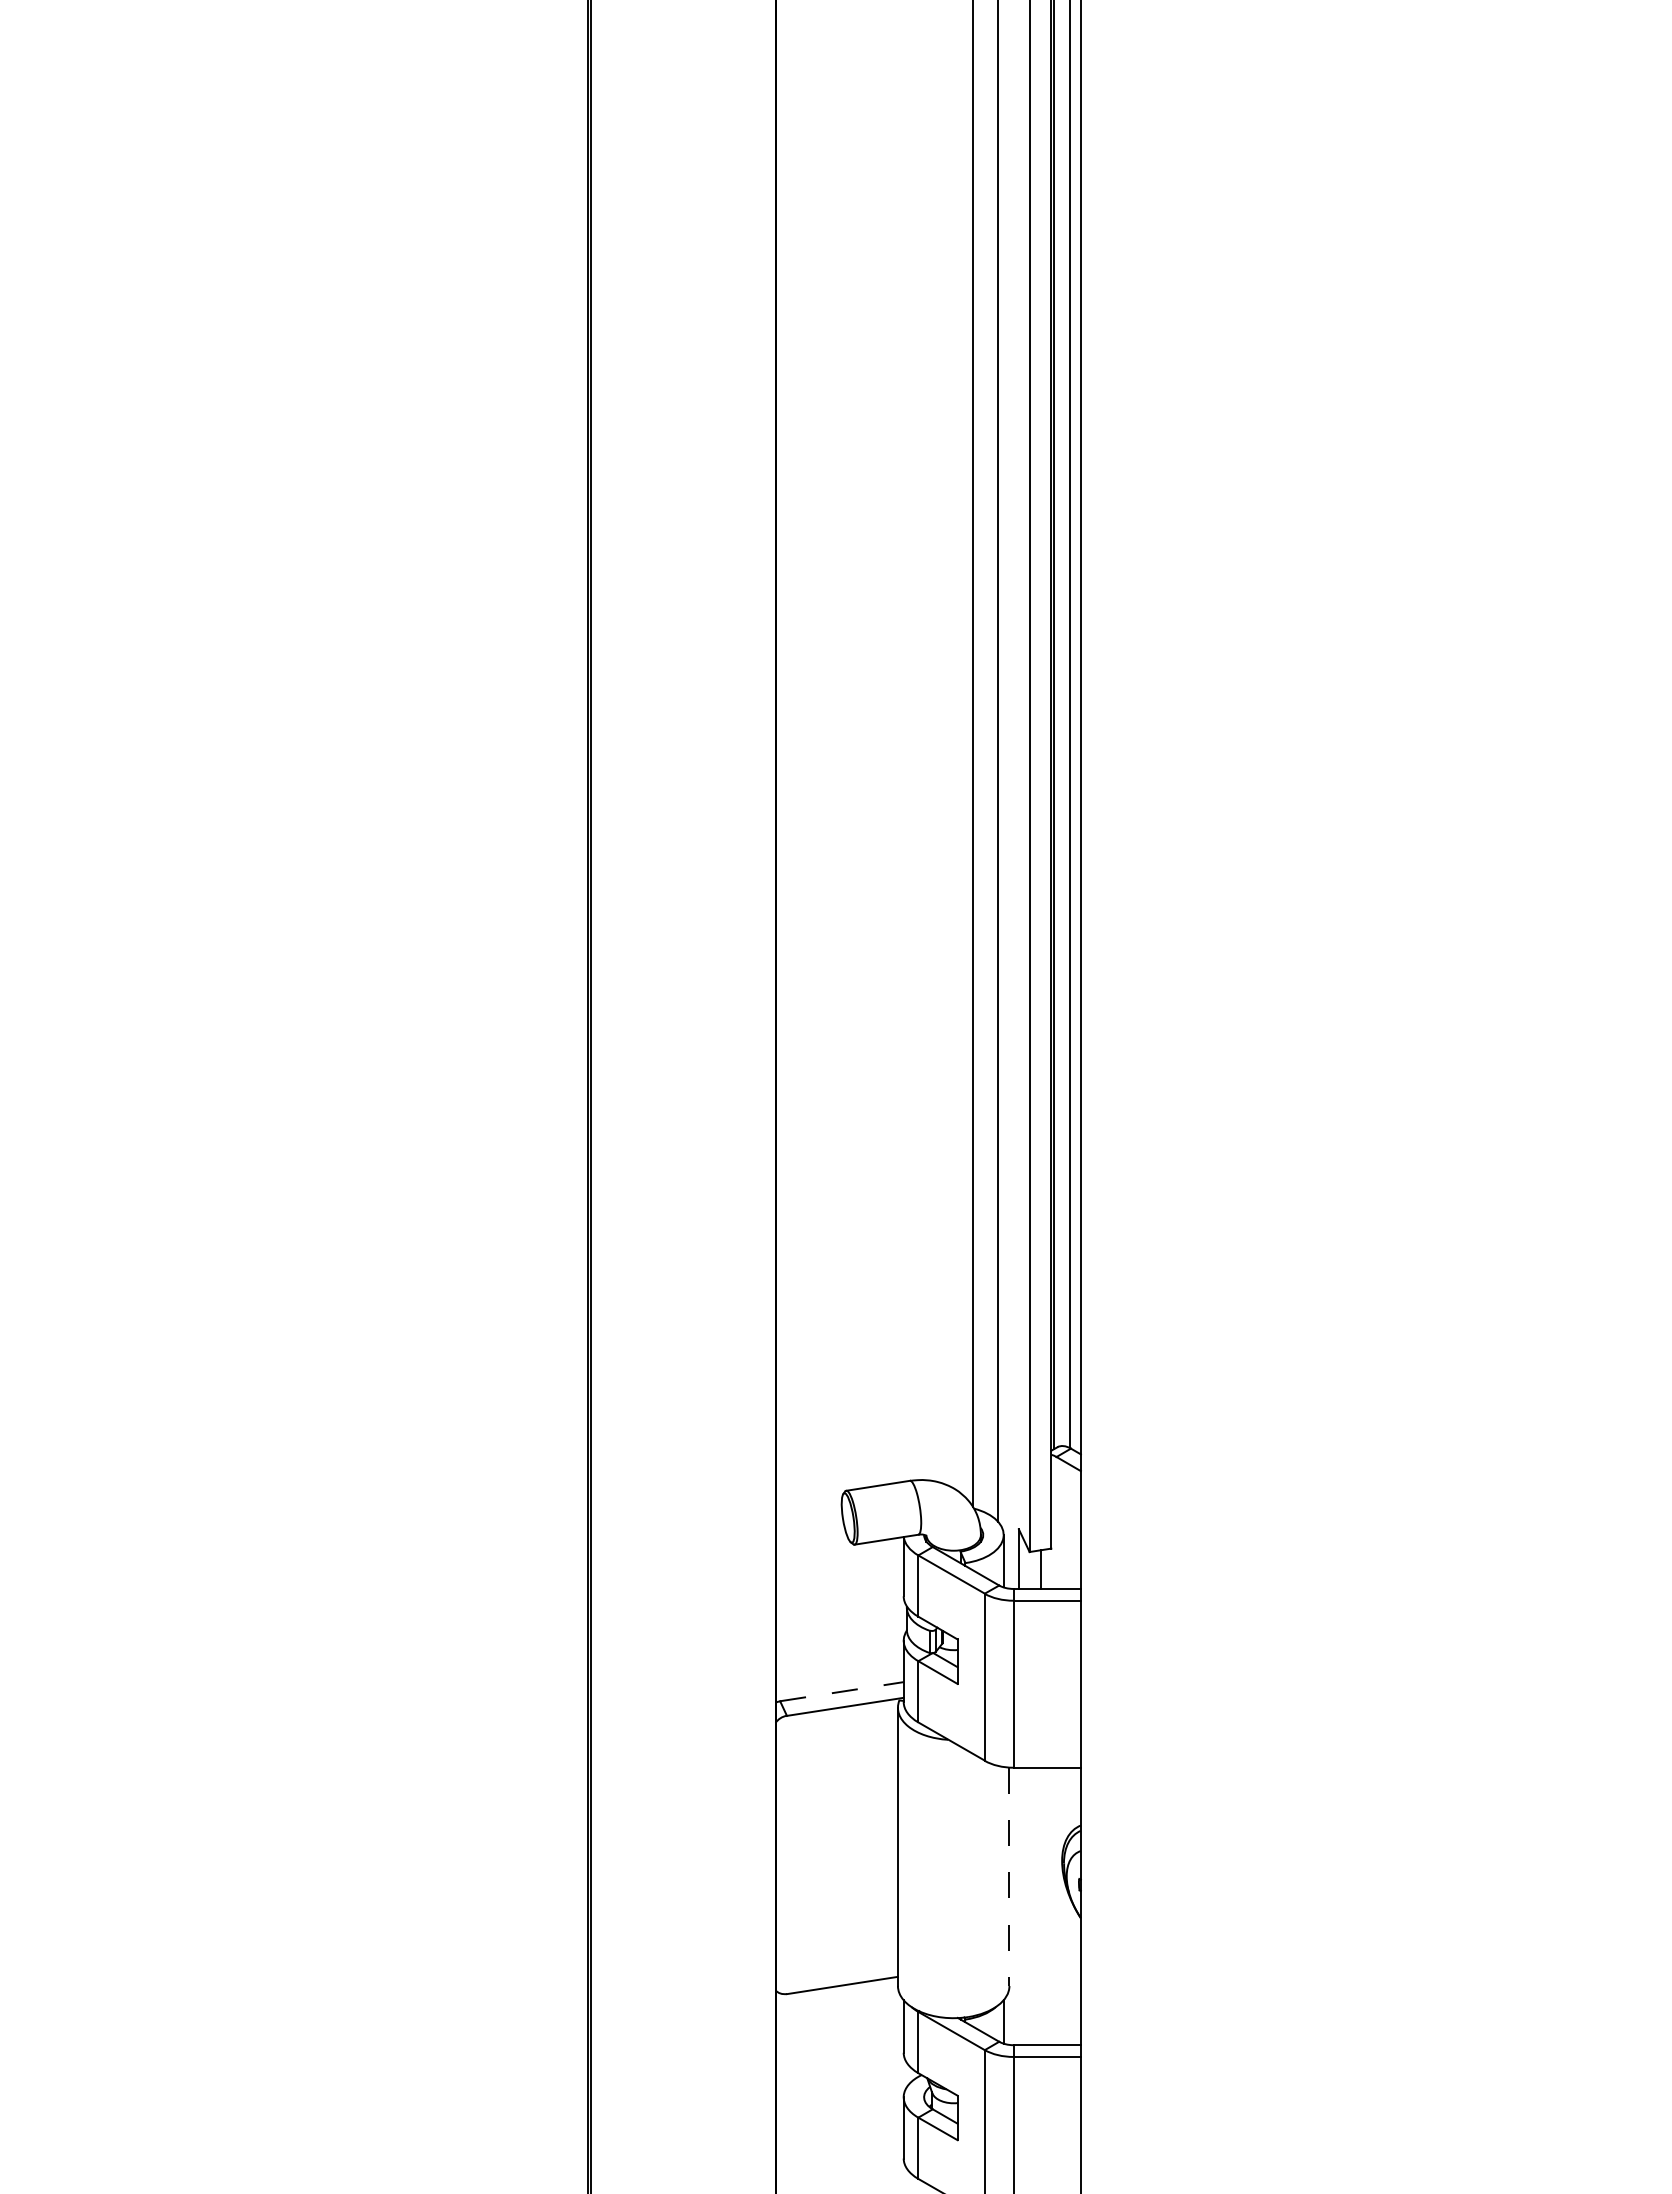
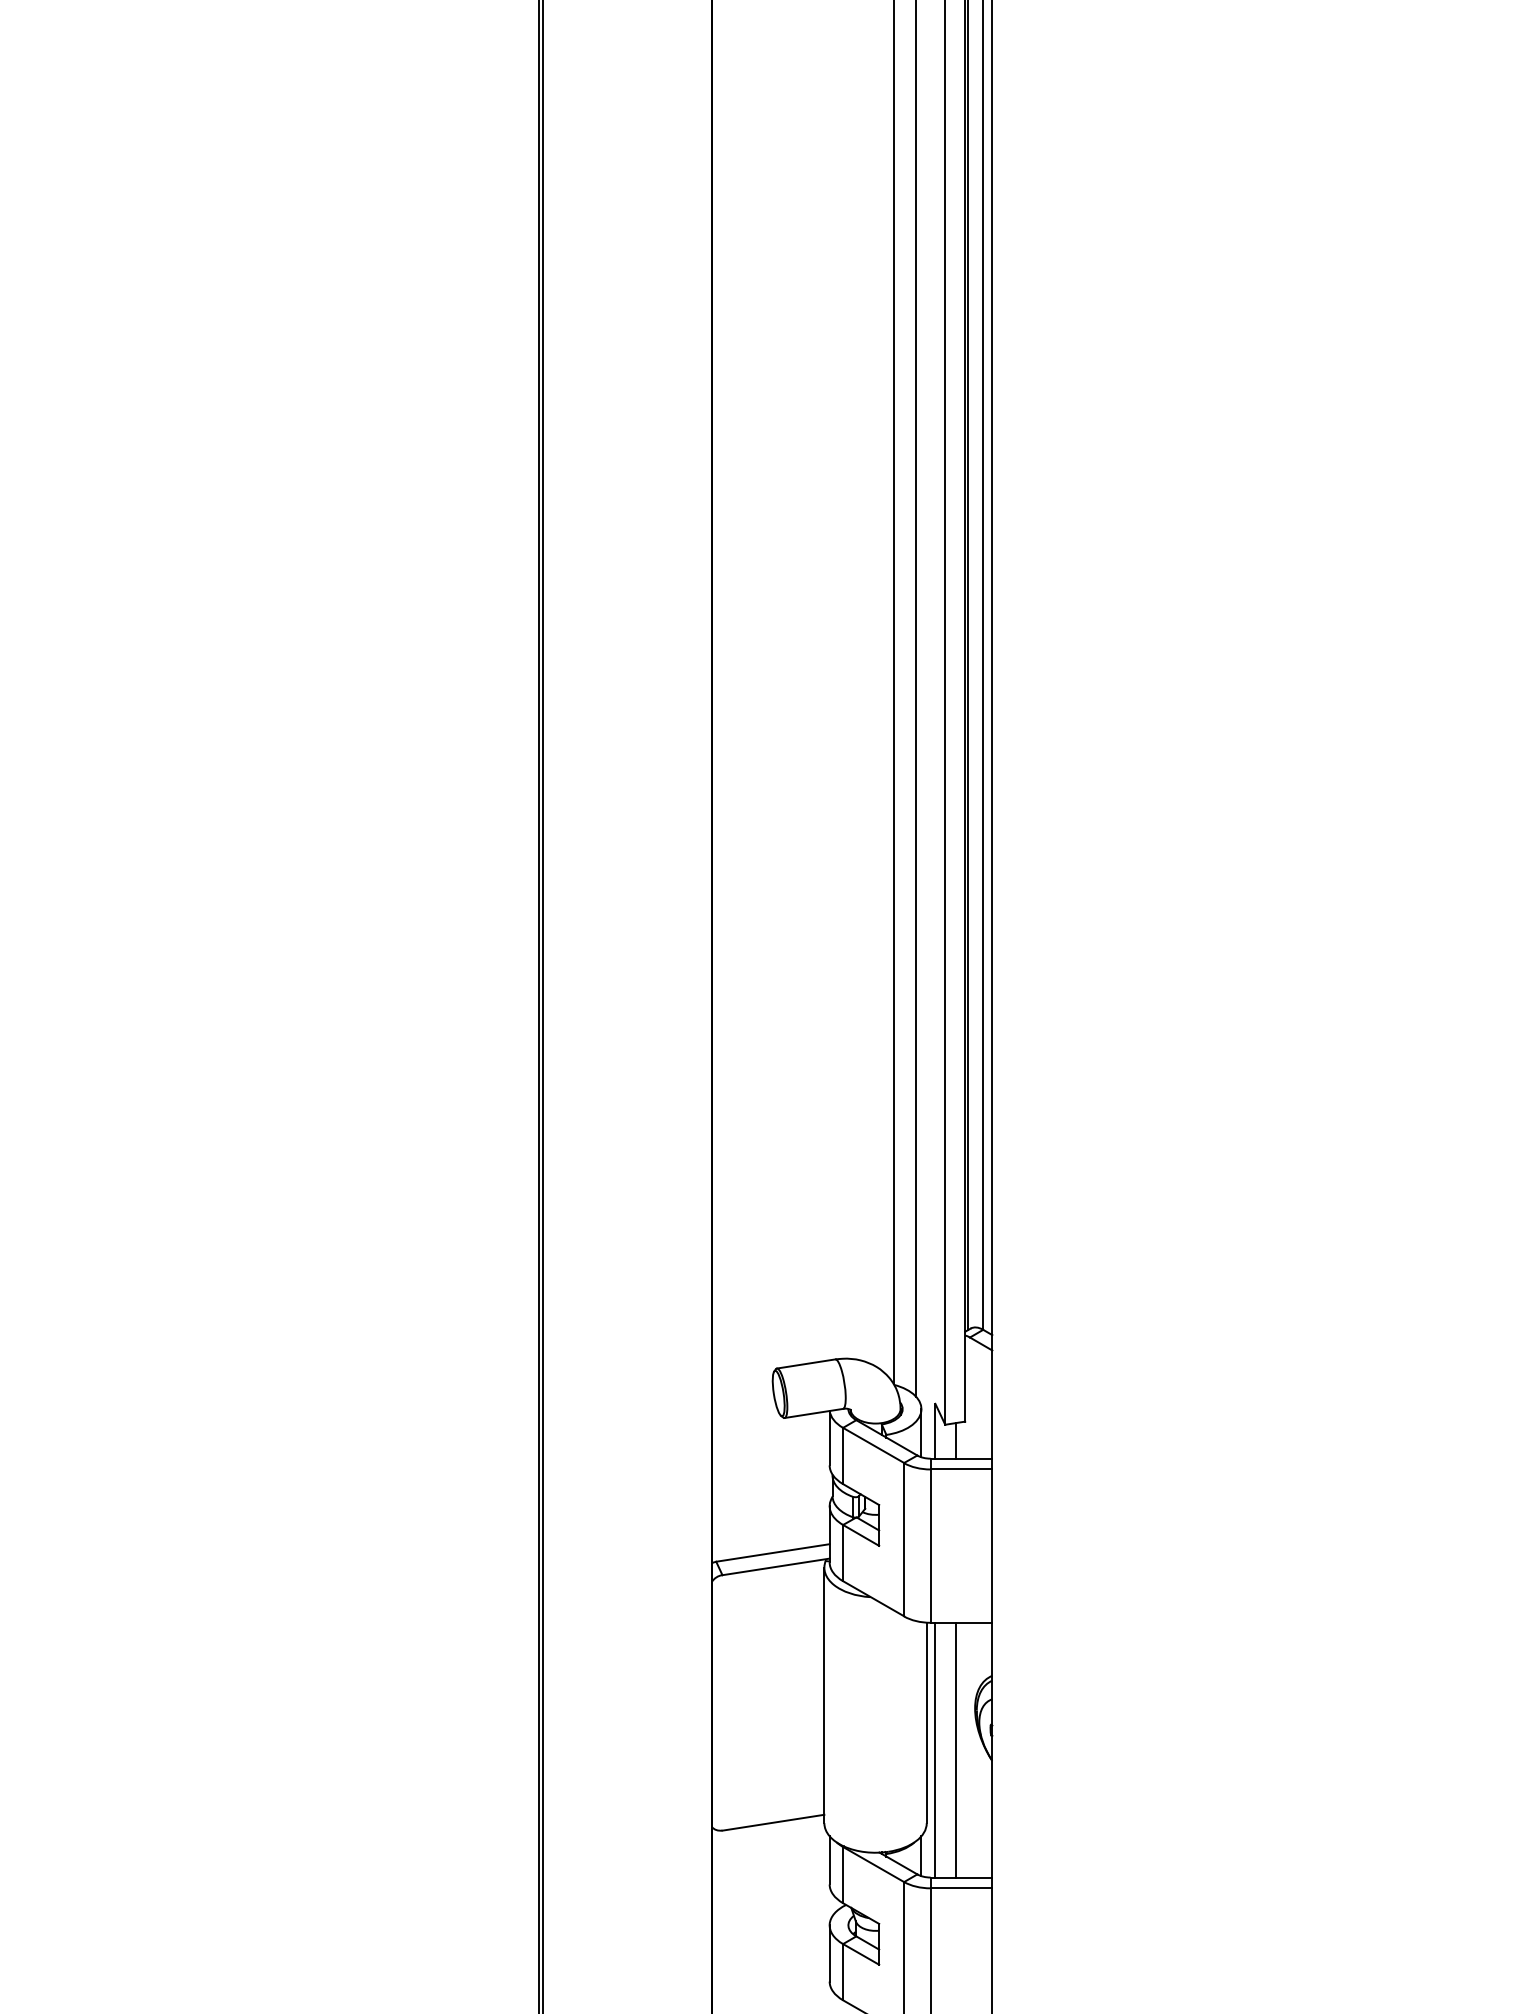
line: (841, 1691) -> (772, 1552), dashed -> solid
line: (1009, 1877) -> (926, 1723), dashed -> solid
line: (1018, 1906) -> (935, 1750), added
line: (1040, 1906) -> (955, 1750), added

